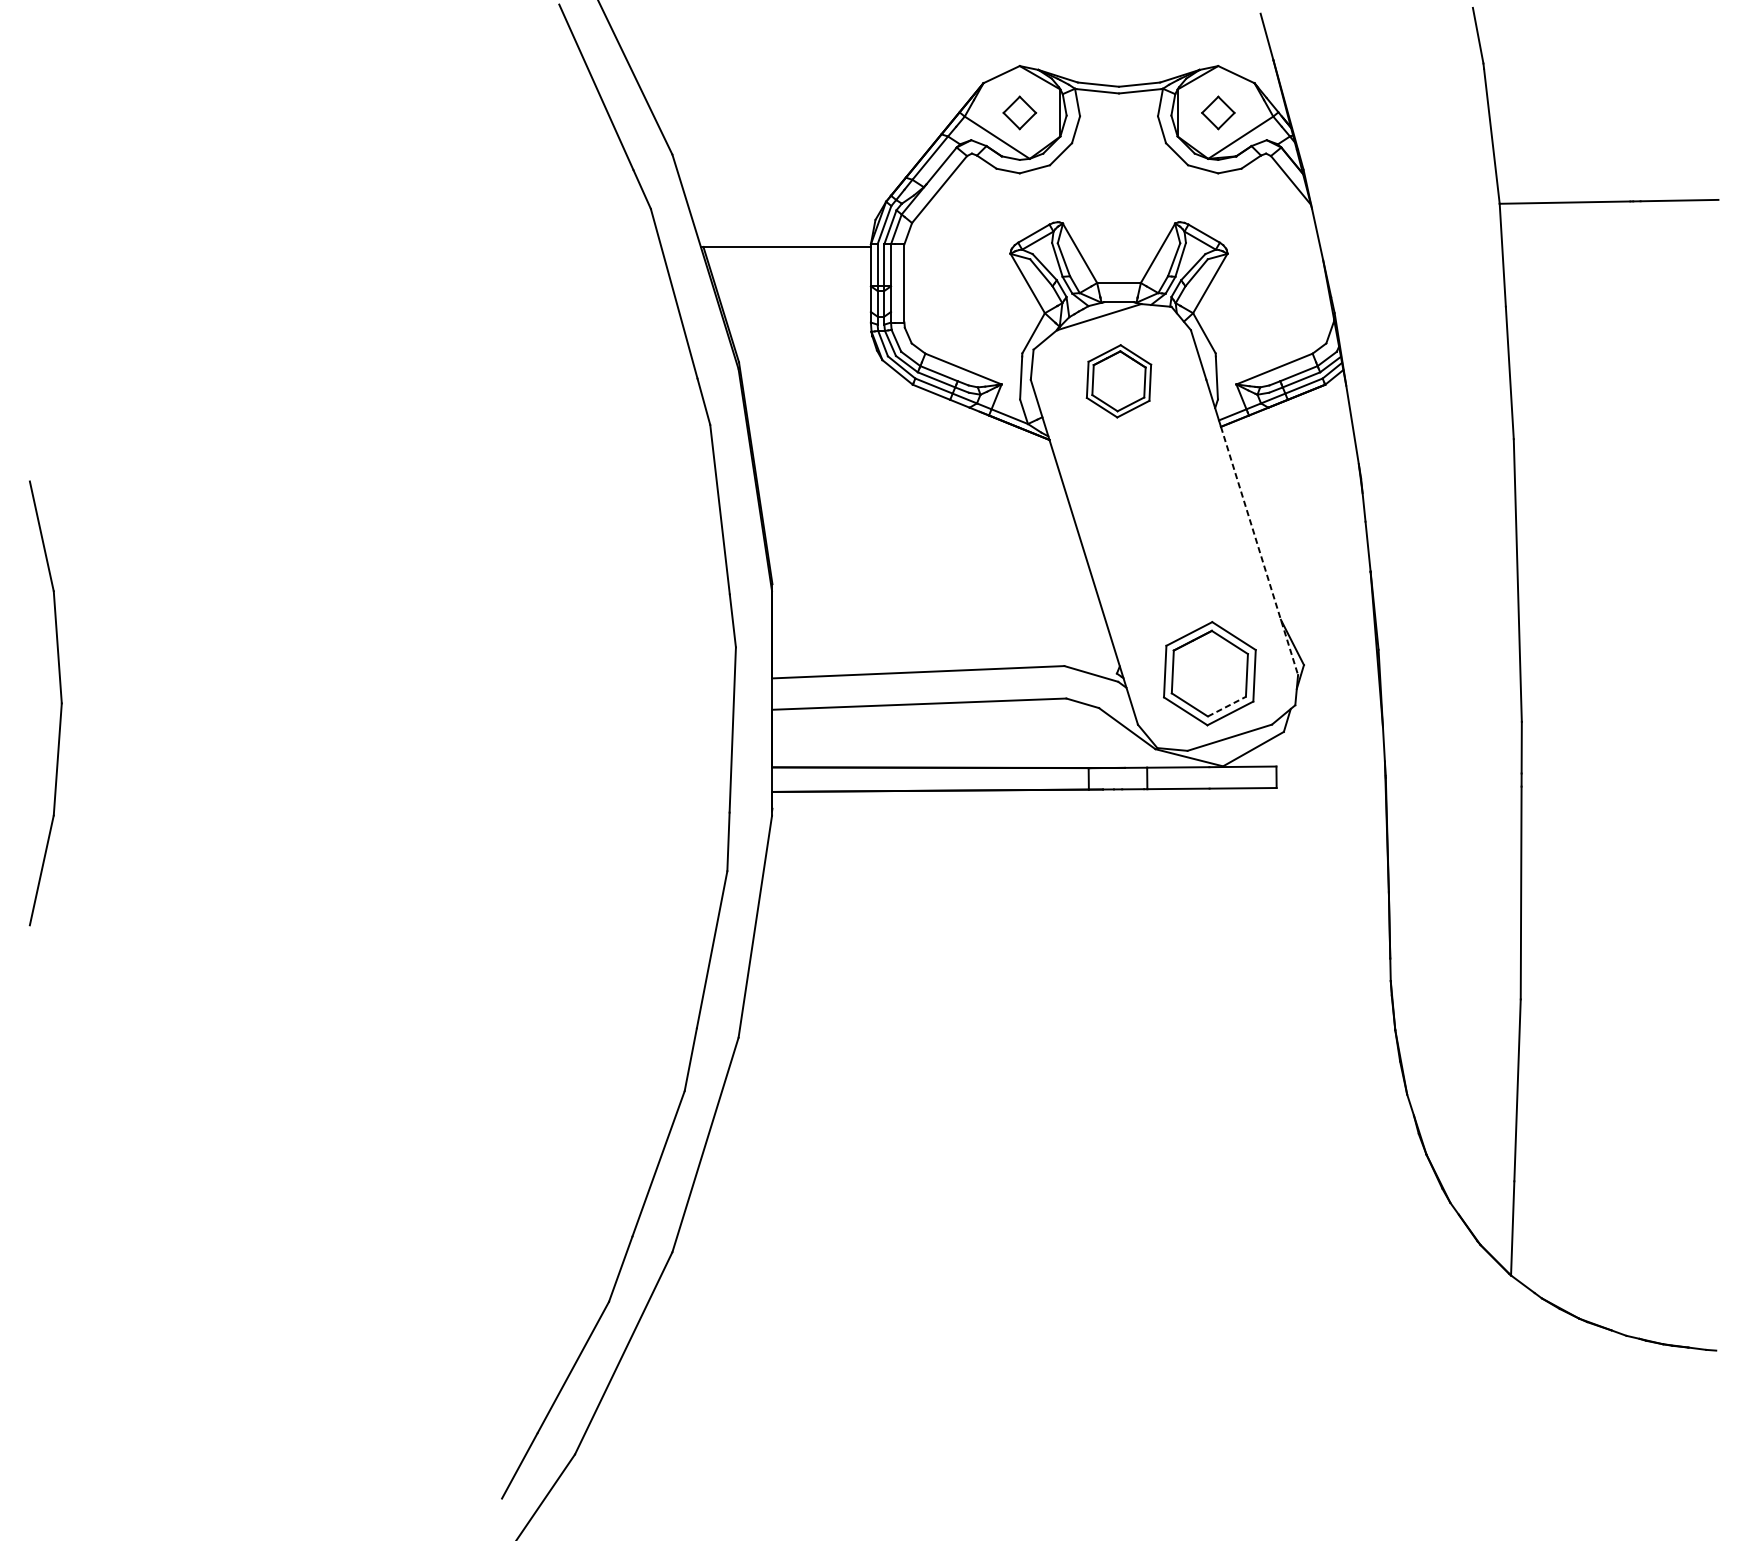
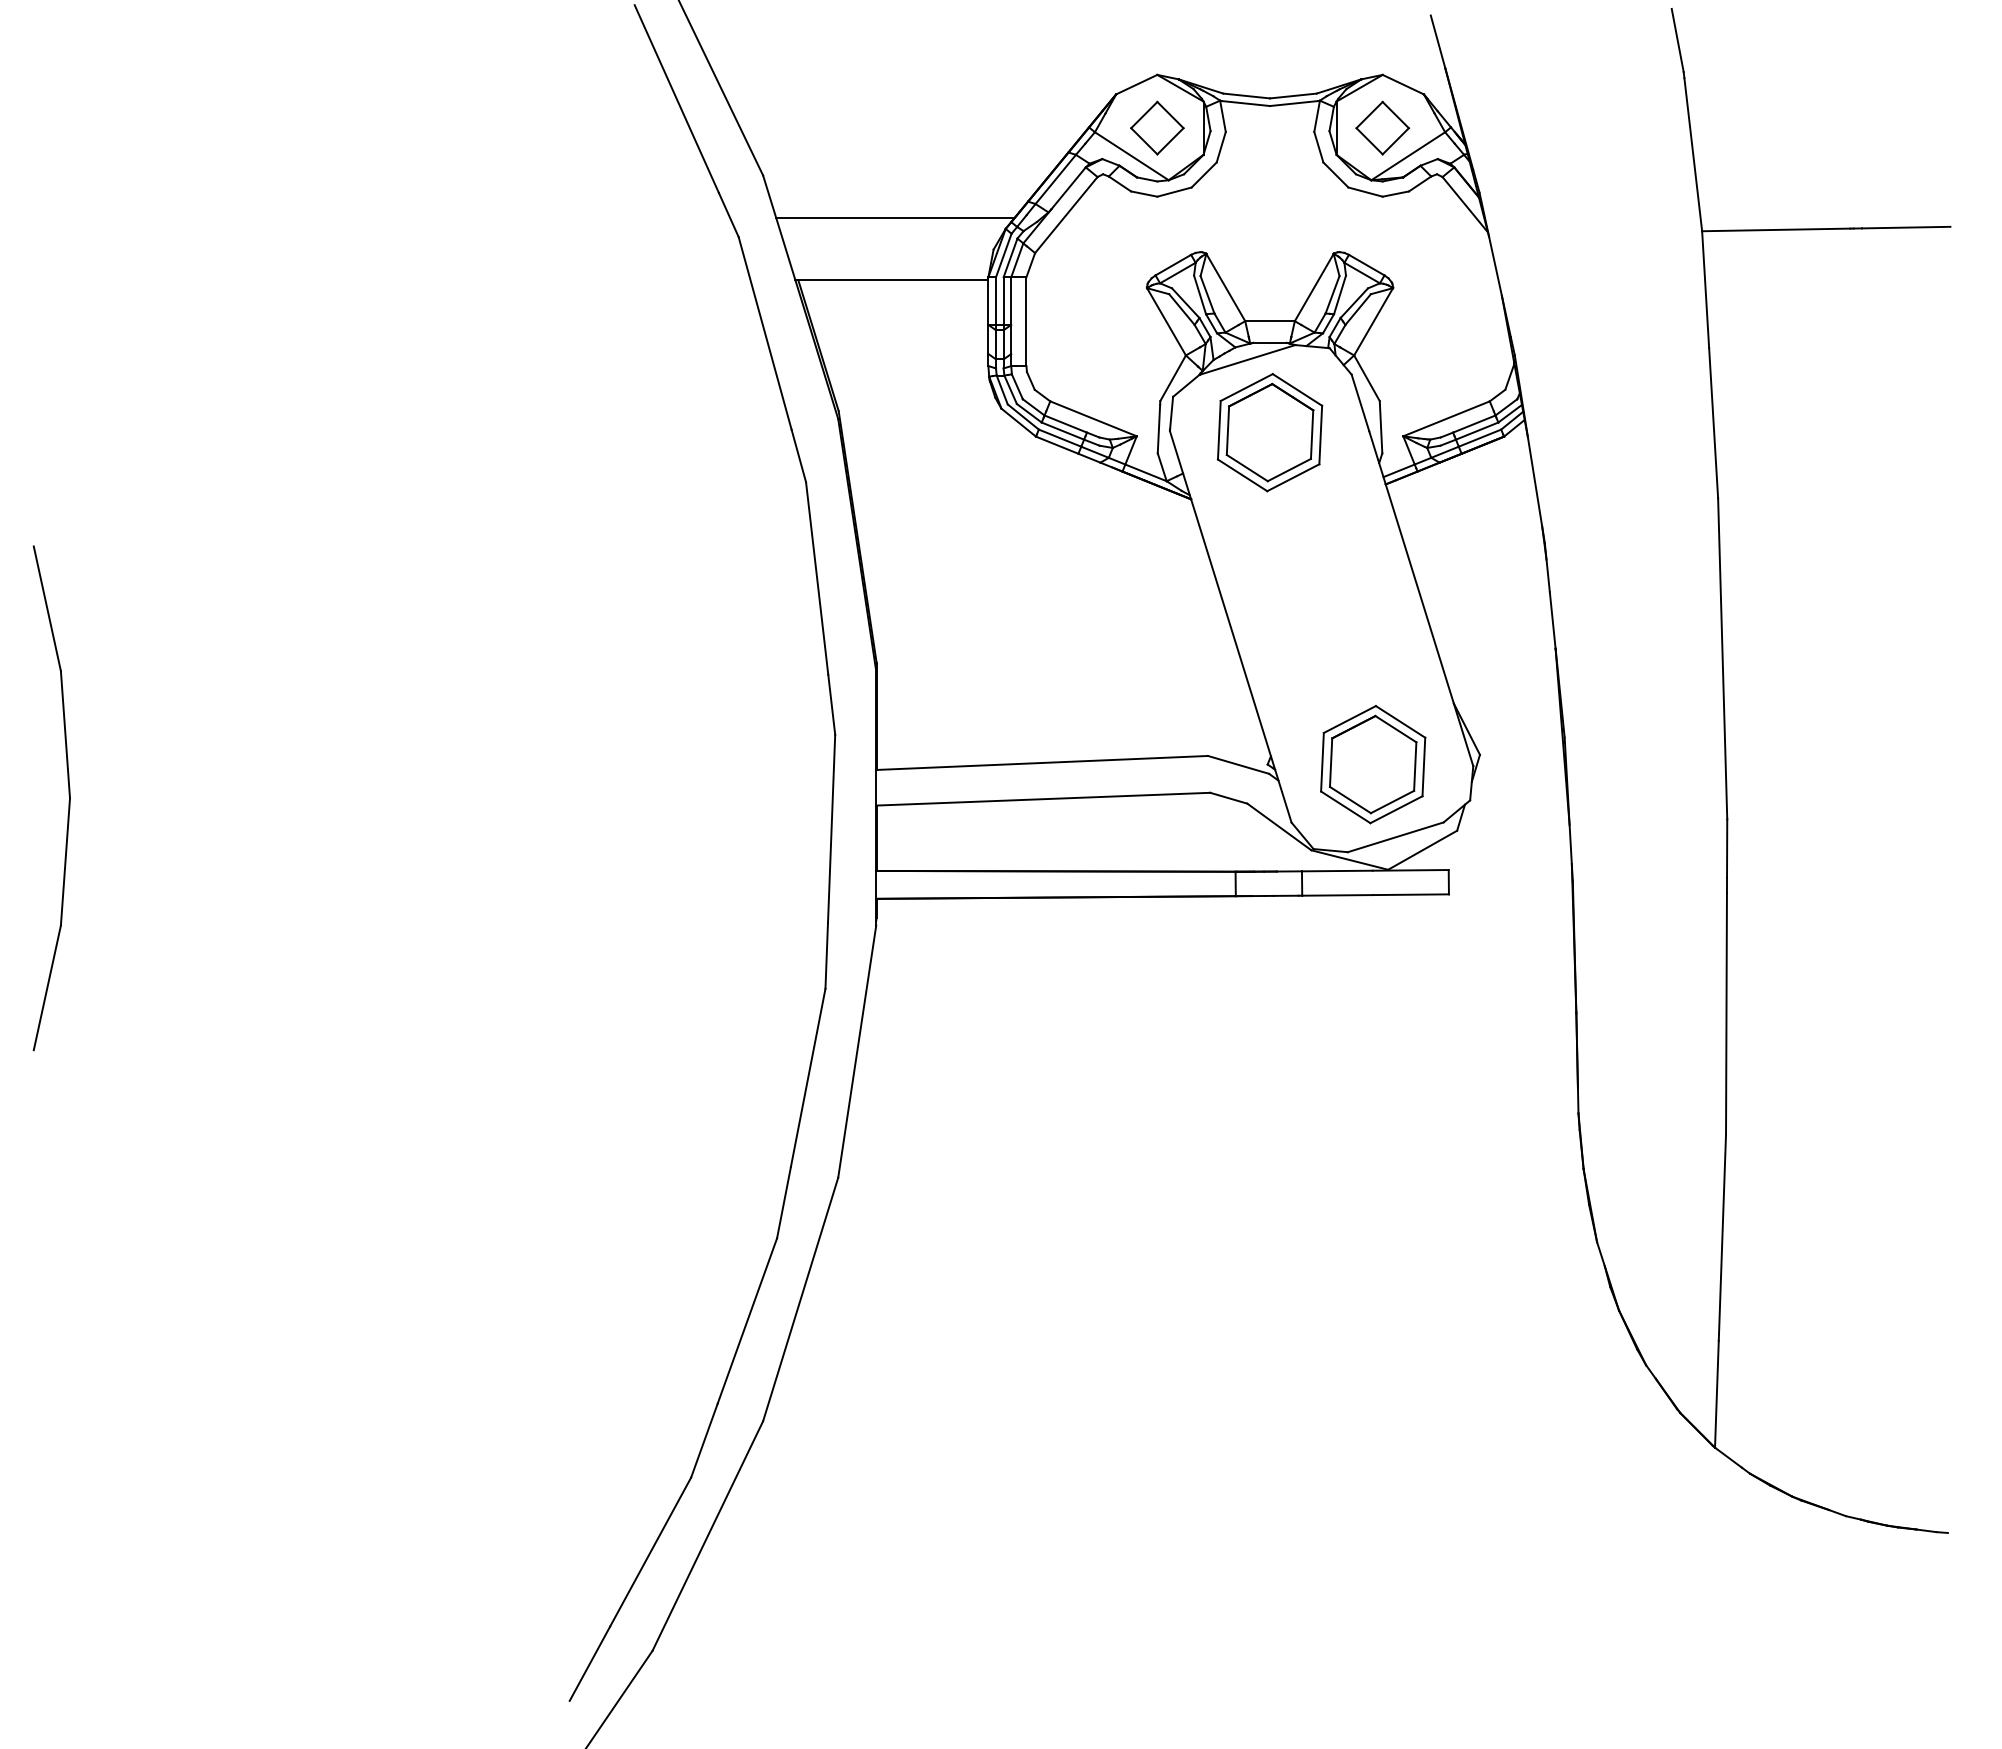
part: (1019, 112) -> (1157, 127), size x1.43
part: (1218, 112) -> (1382, 127), size x1.43
line: (789, 192) -> (895, 218), added
part: (1118, 381) -> (1269, 432), size x1.43
line: (1259, 551) -> (1429, 625), dashed -> solid
line: (1226, 706) -> (1392, 801), dashed -> solid

